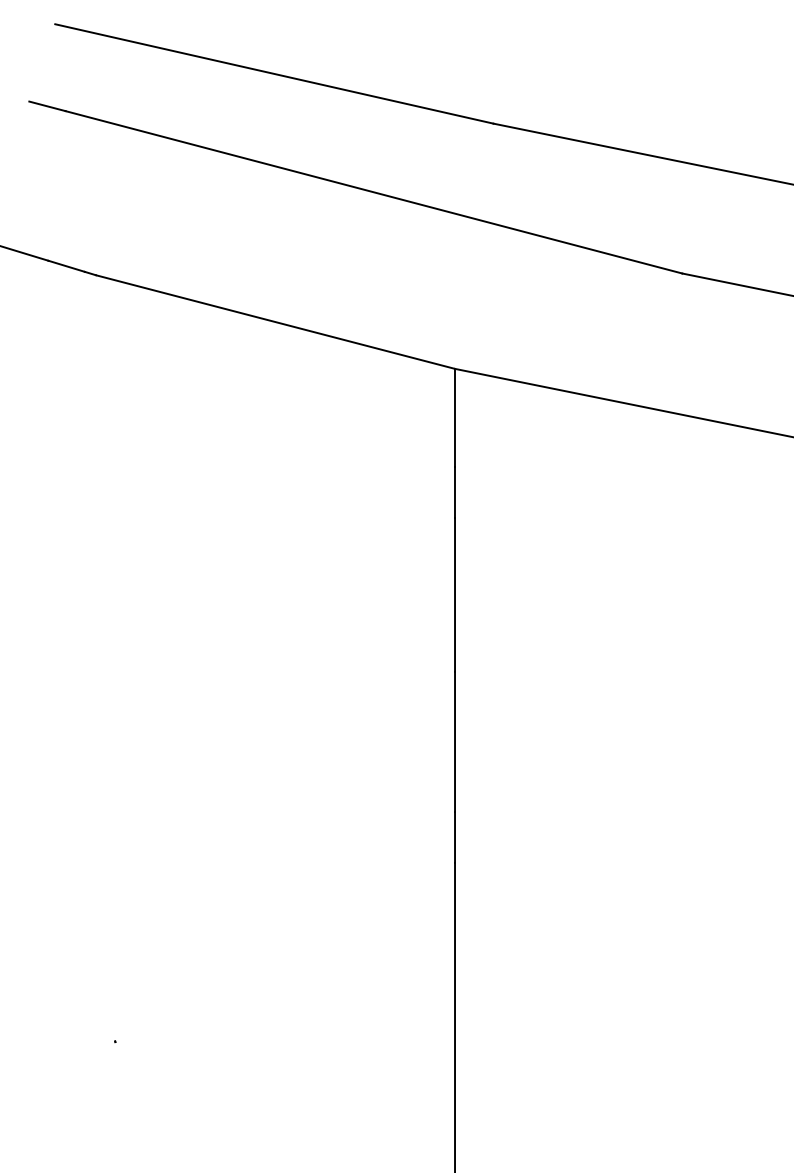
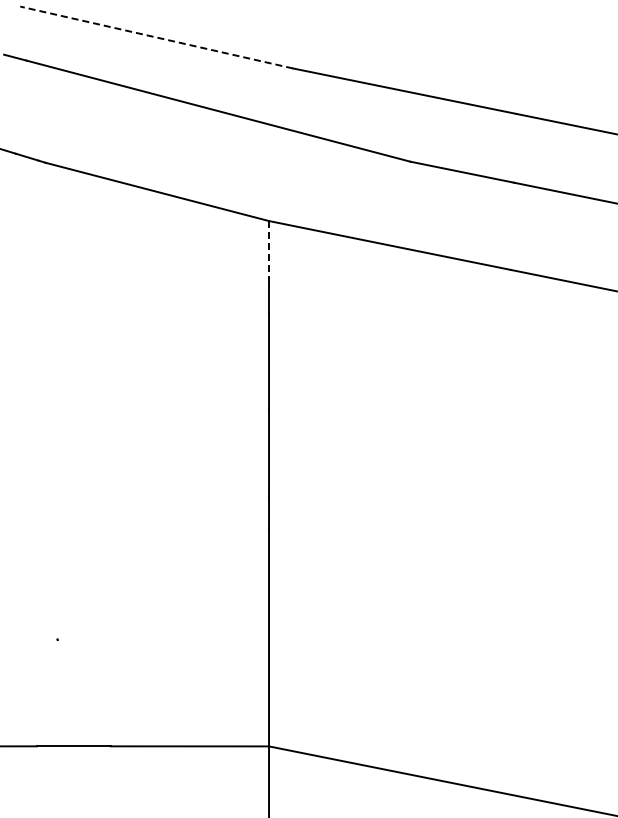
line: (274, 73) -> (156, 37), solid -> dashed
line: (455, 417) -> (269, 251), solid -> dashed

